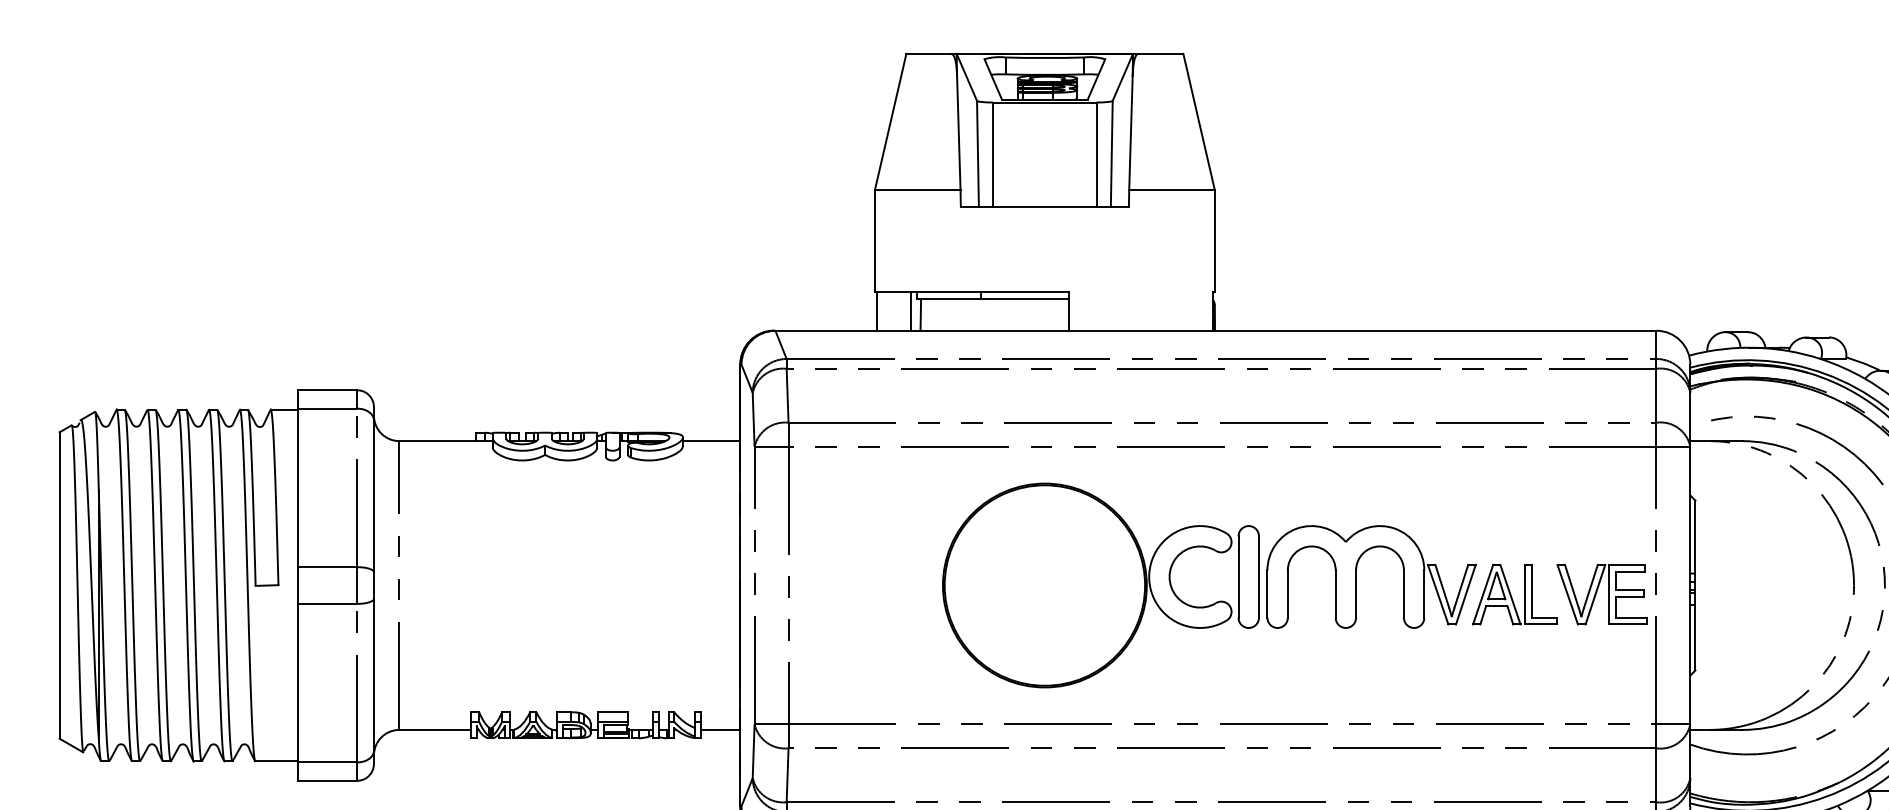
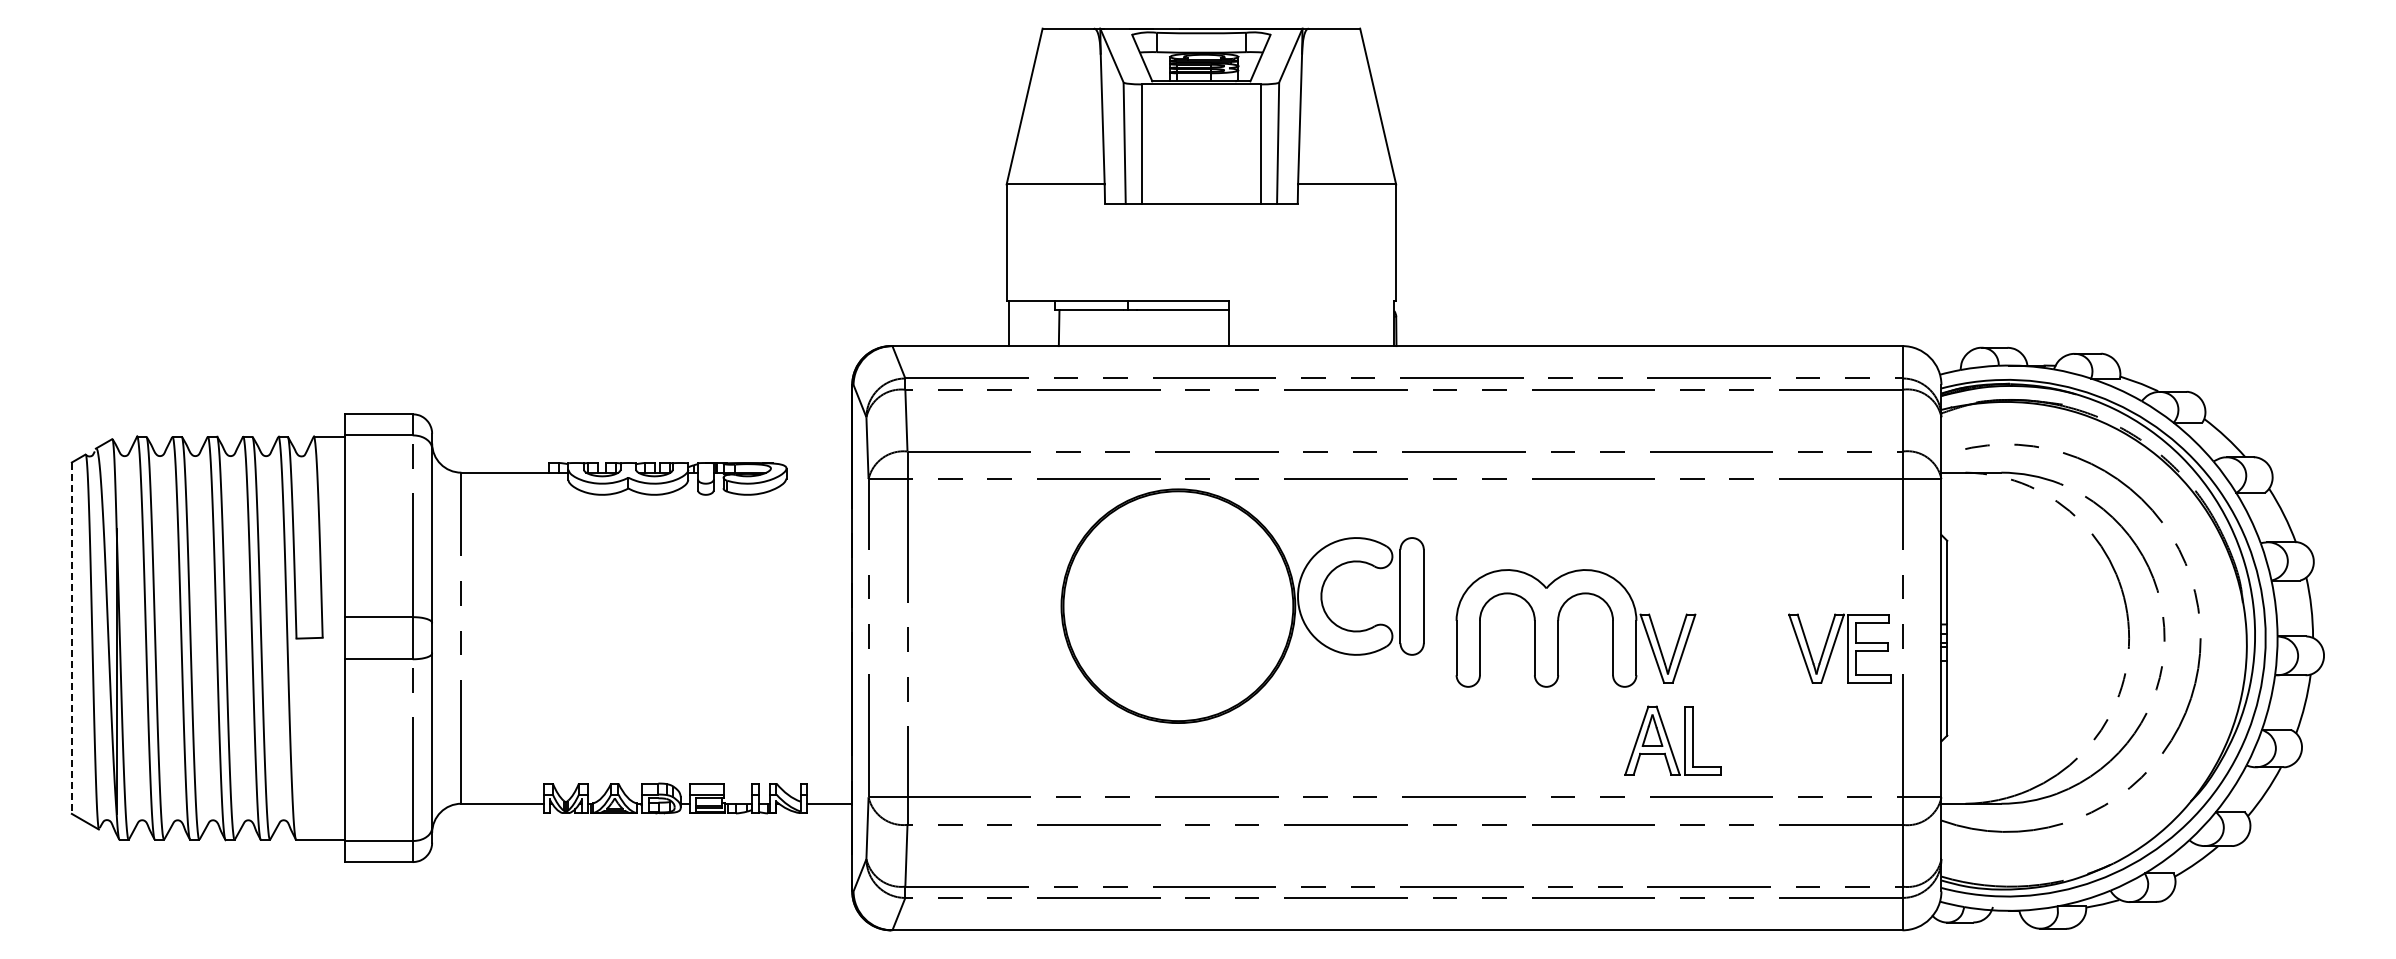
line: (911, 311) -> (1048, 323), removed
line: (711, 440) -> (819, 472), removed
part: (1100, 584) -> (1242, 605), moved
line: (59, 585) -> (71, 638), solid -> dashed
part: (1514, 594) -> (1672, 740), moved

